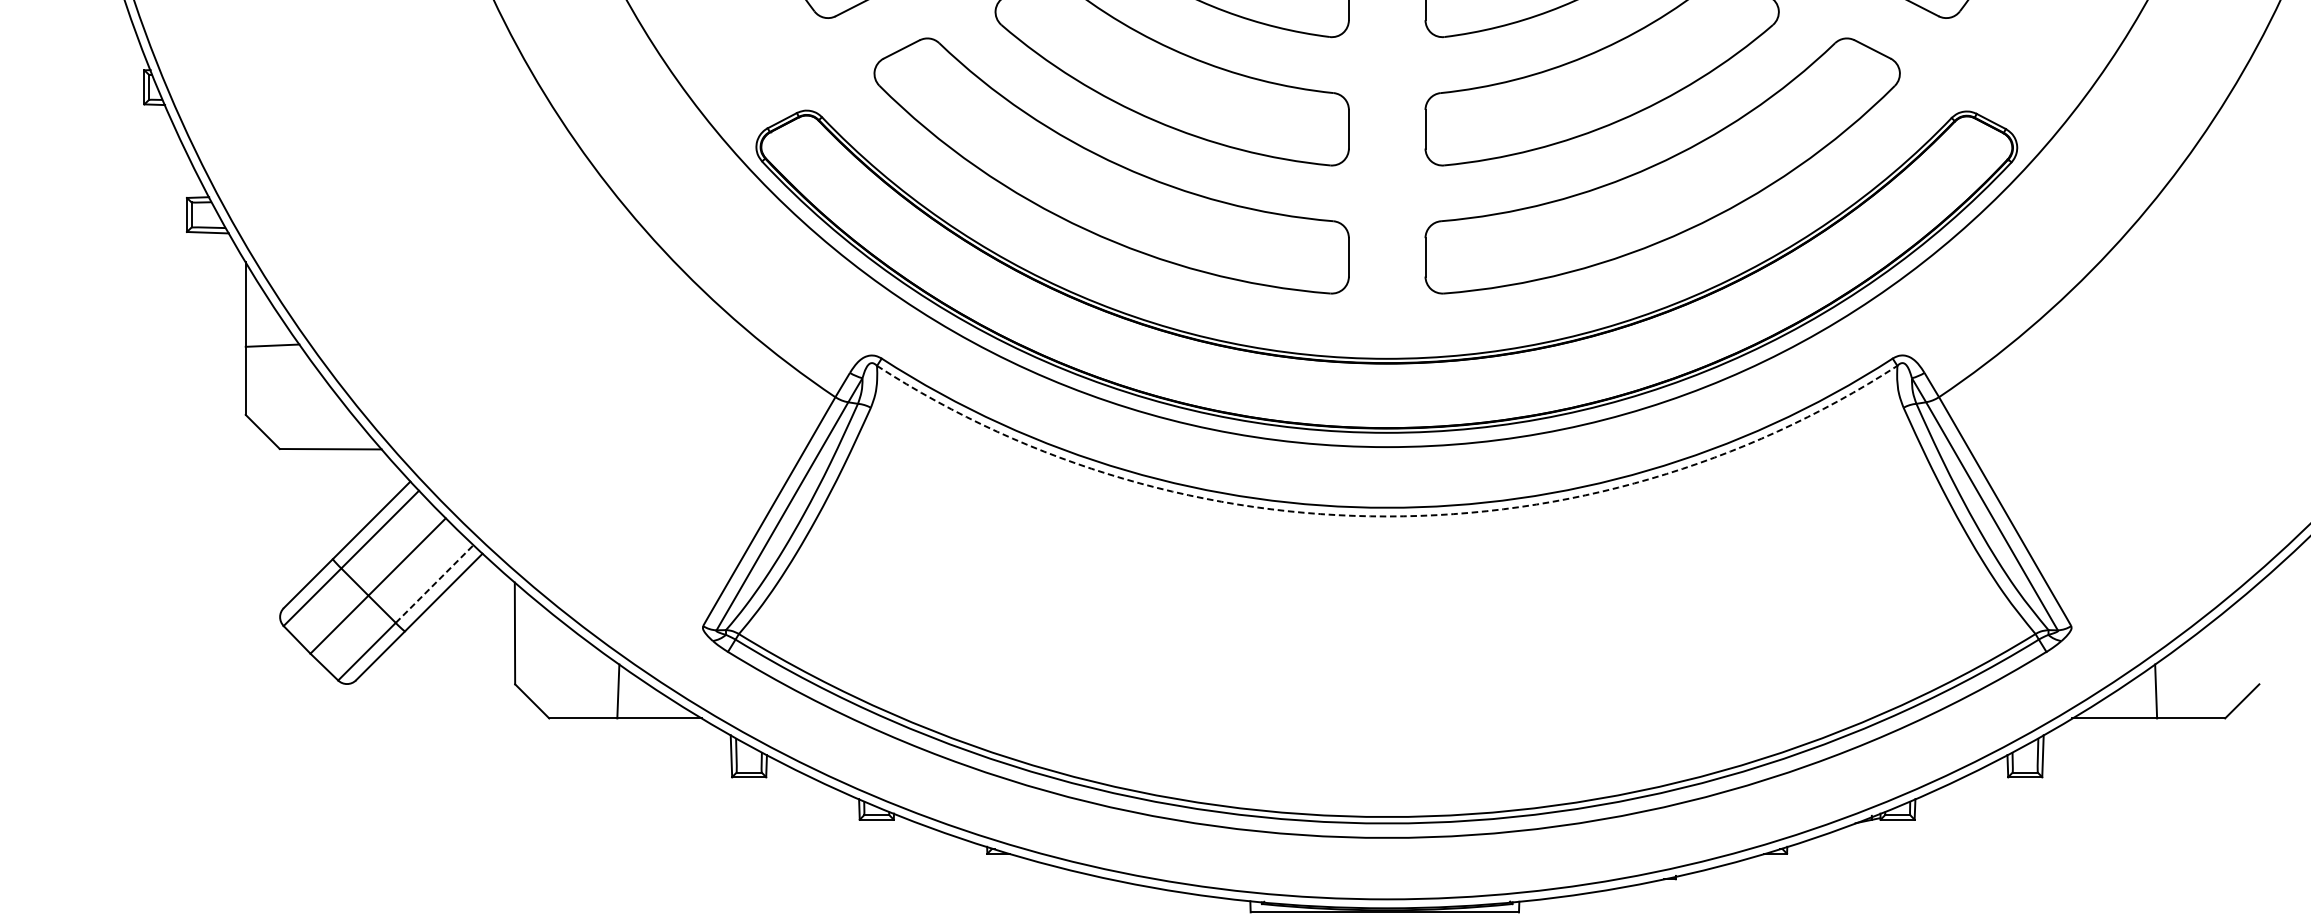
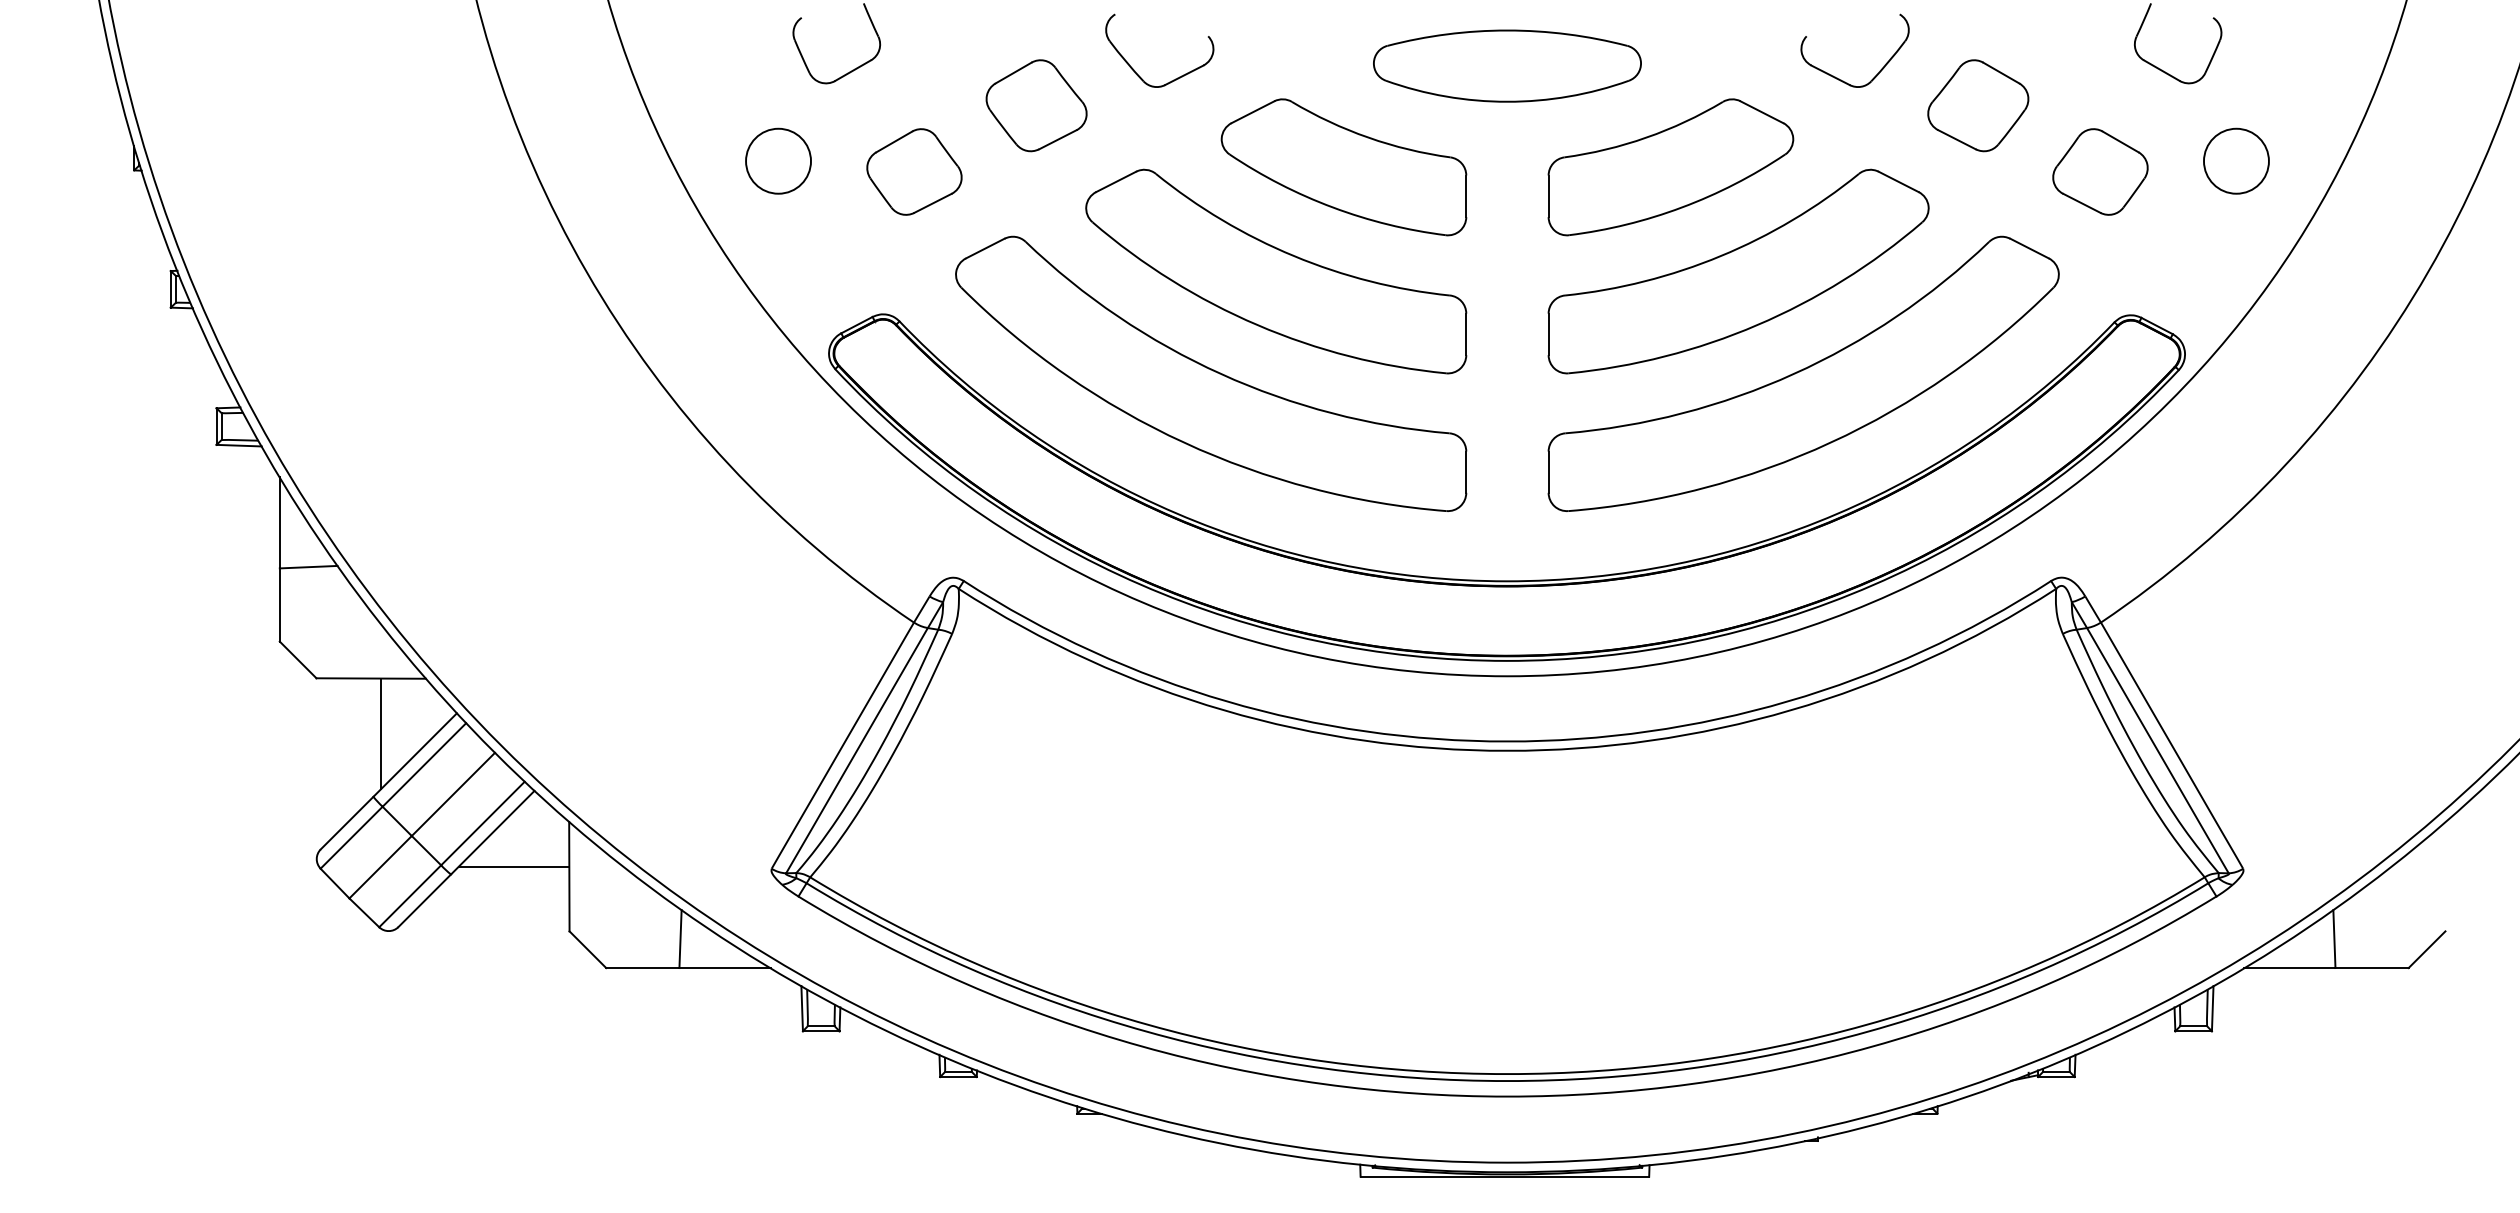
line: (340, 500) -> (381, 733), added
arc: (1387, 516) -> (1507, 750), dashed -> solid
line: (435, 584) -> (483, 823), dashed -> solid
line: (463, 624) -> (513, 866), added

